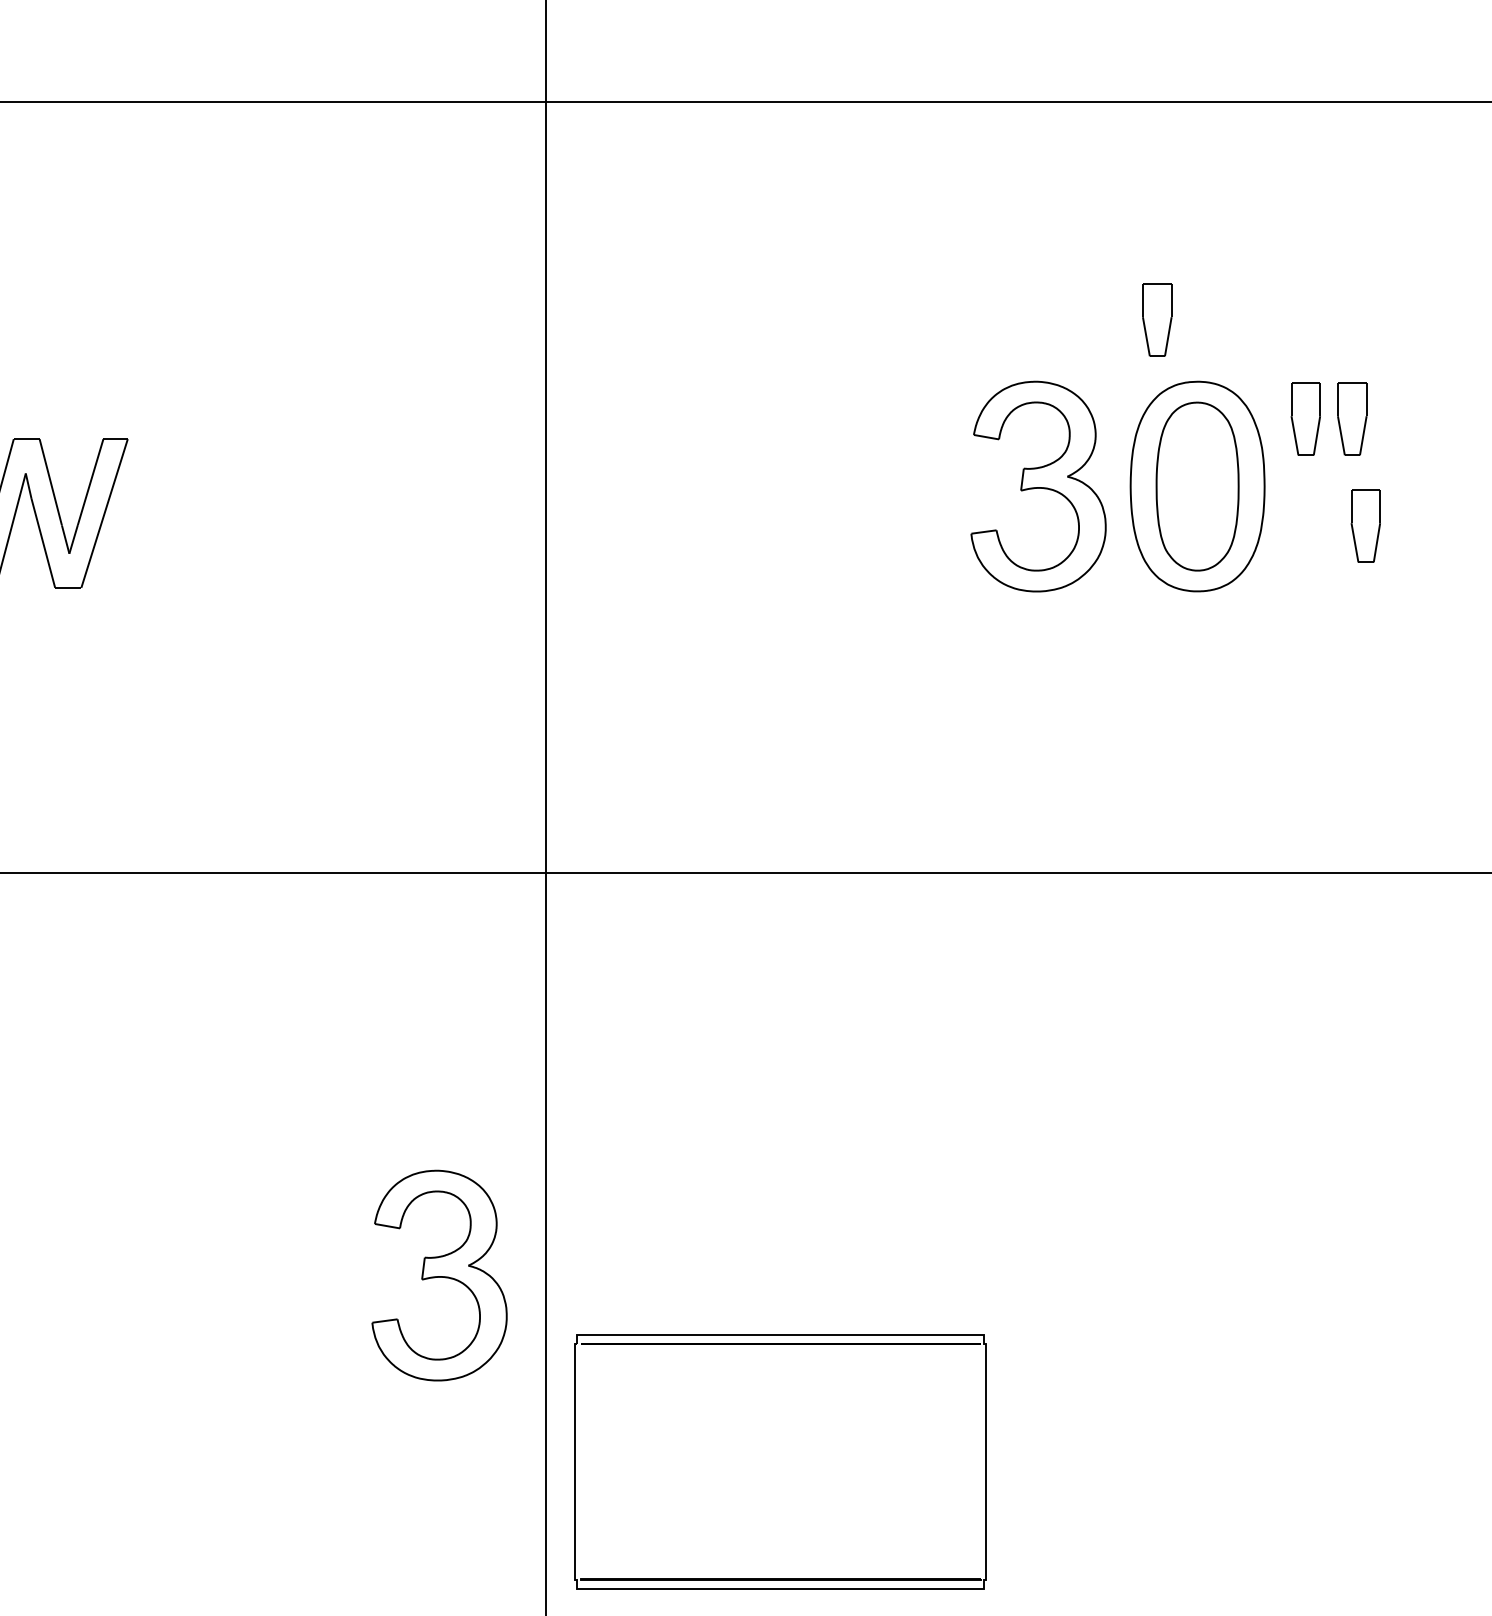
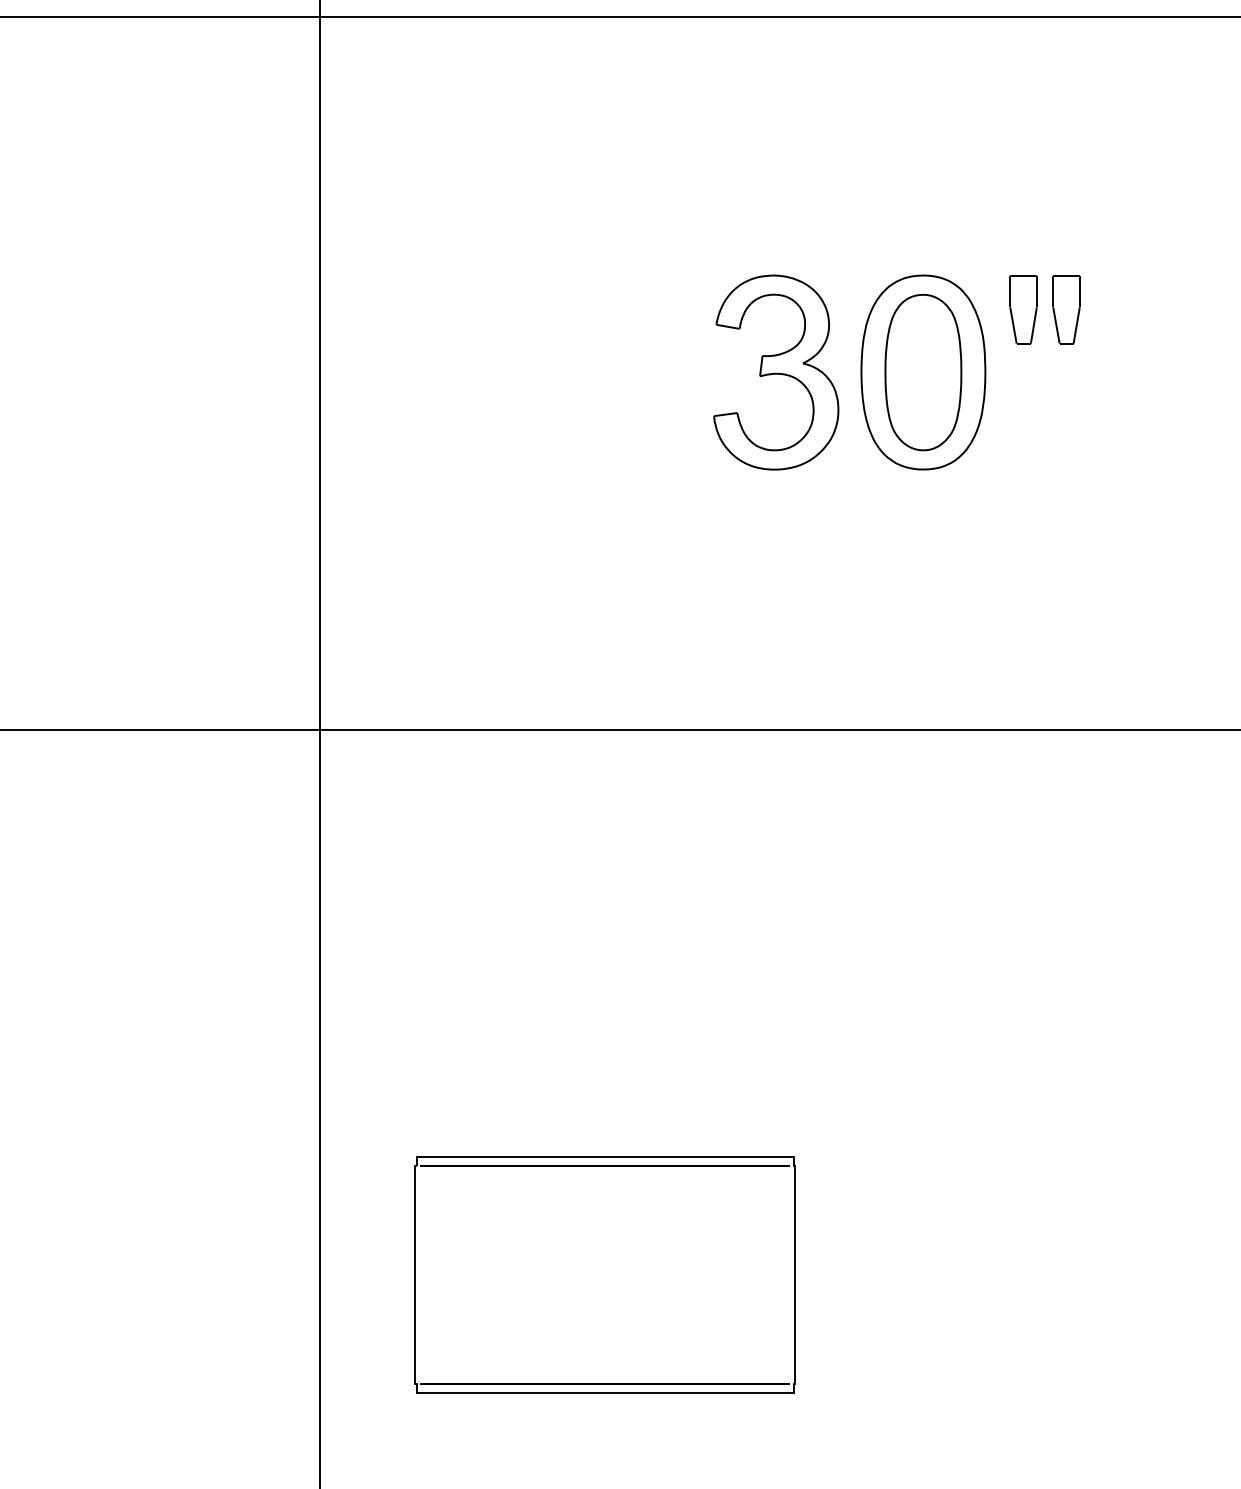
part: (1157, 319) -> (886, 217), removed
part: (1365, 525) -> (1078, 408), removed
part: (439, 1275) -> (221, 1102), removed
part: (780, 1461) -> (604, 1274), moved

